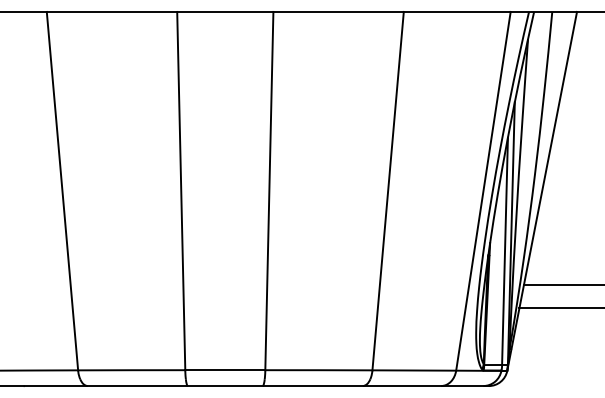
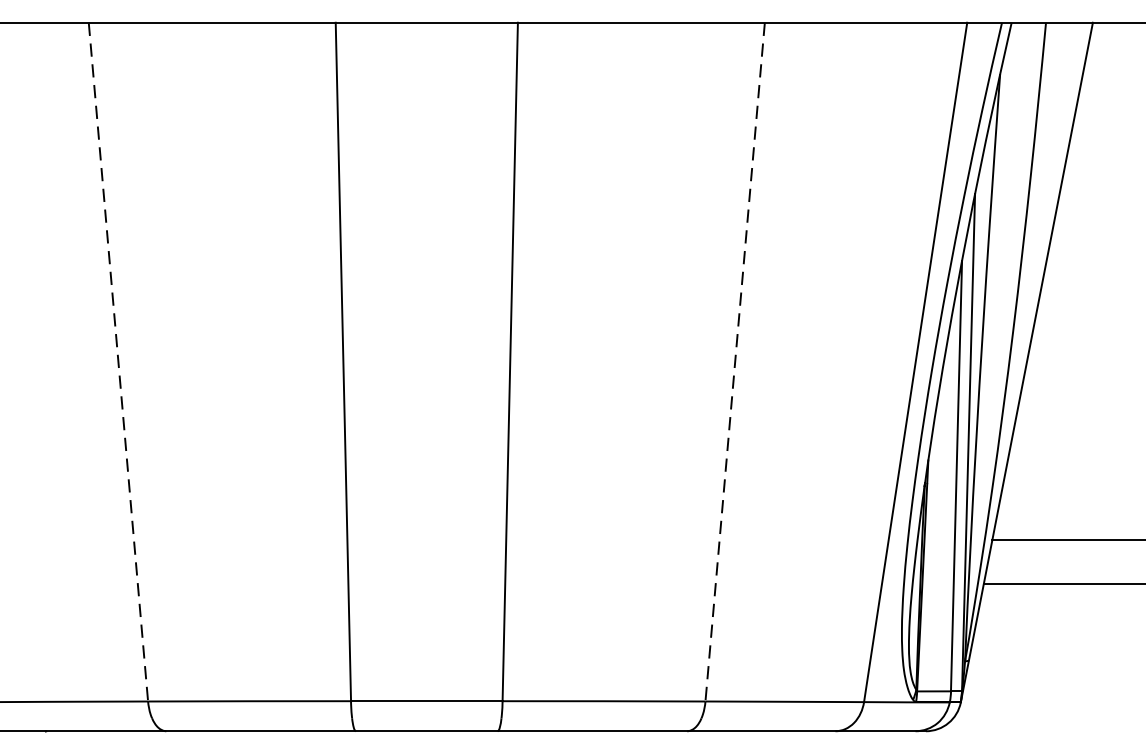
line: (62, 191) -> (118, 362), solid -> dashed
line: (388, 191) -> (735, 362), solid -> dashed

